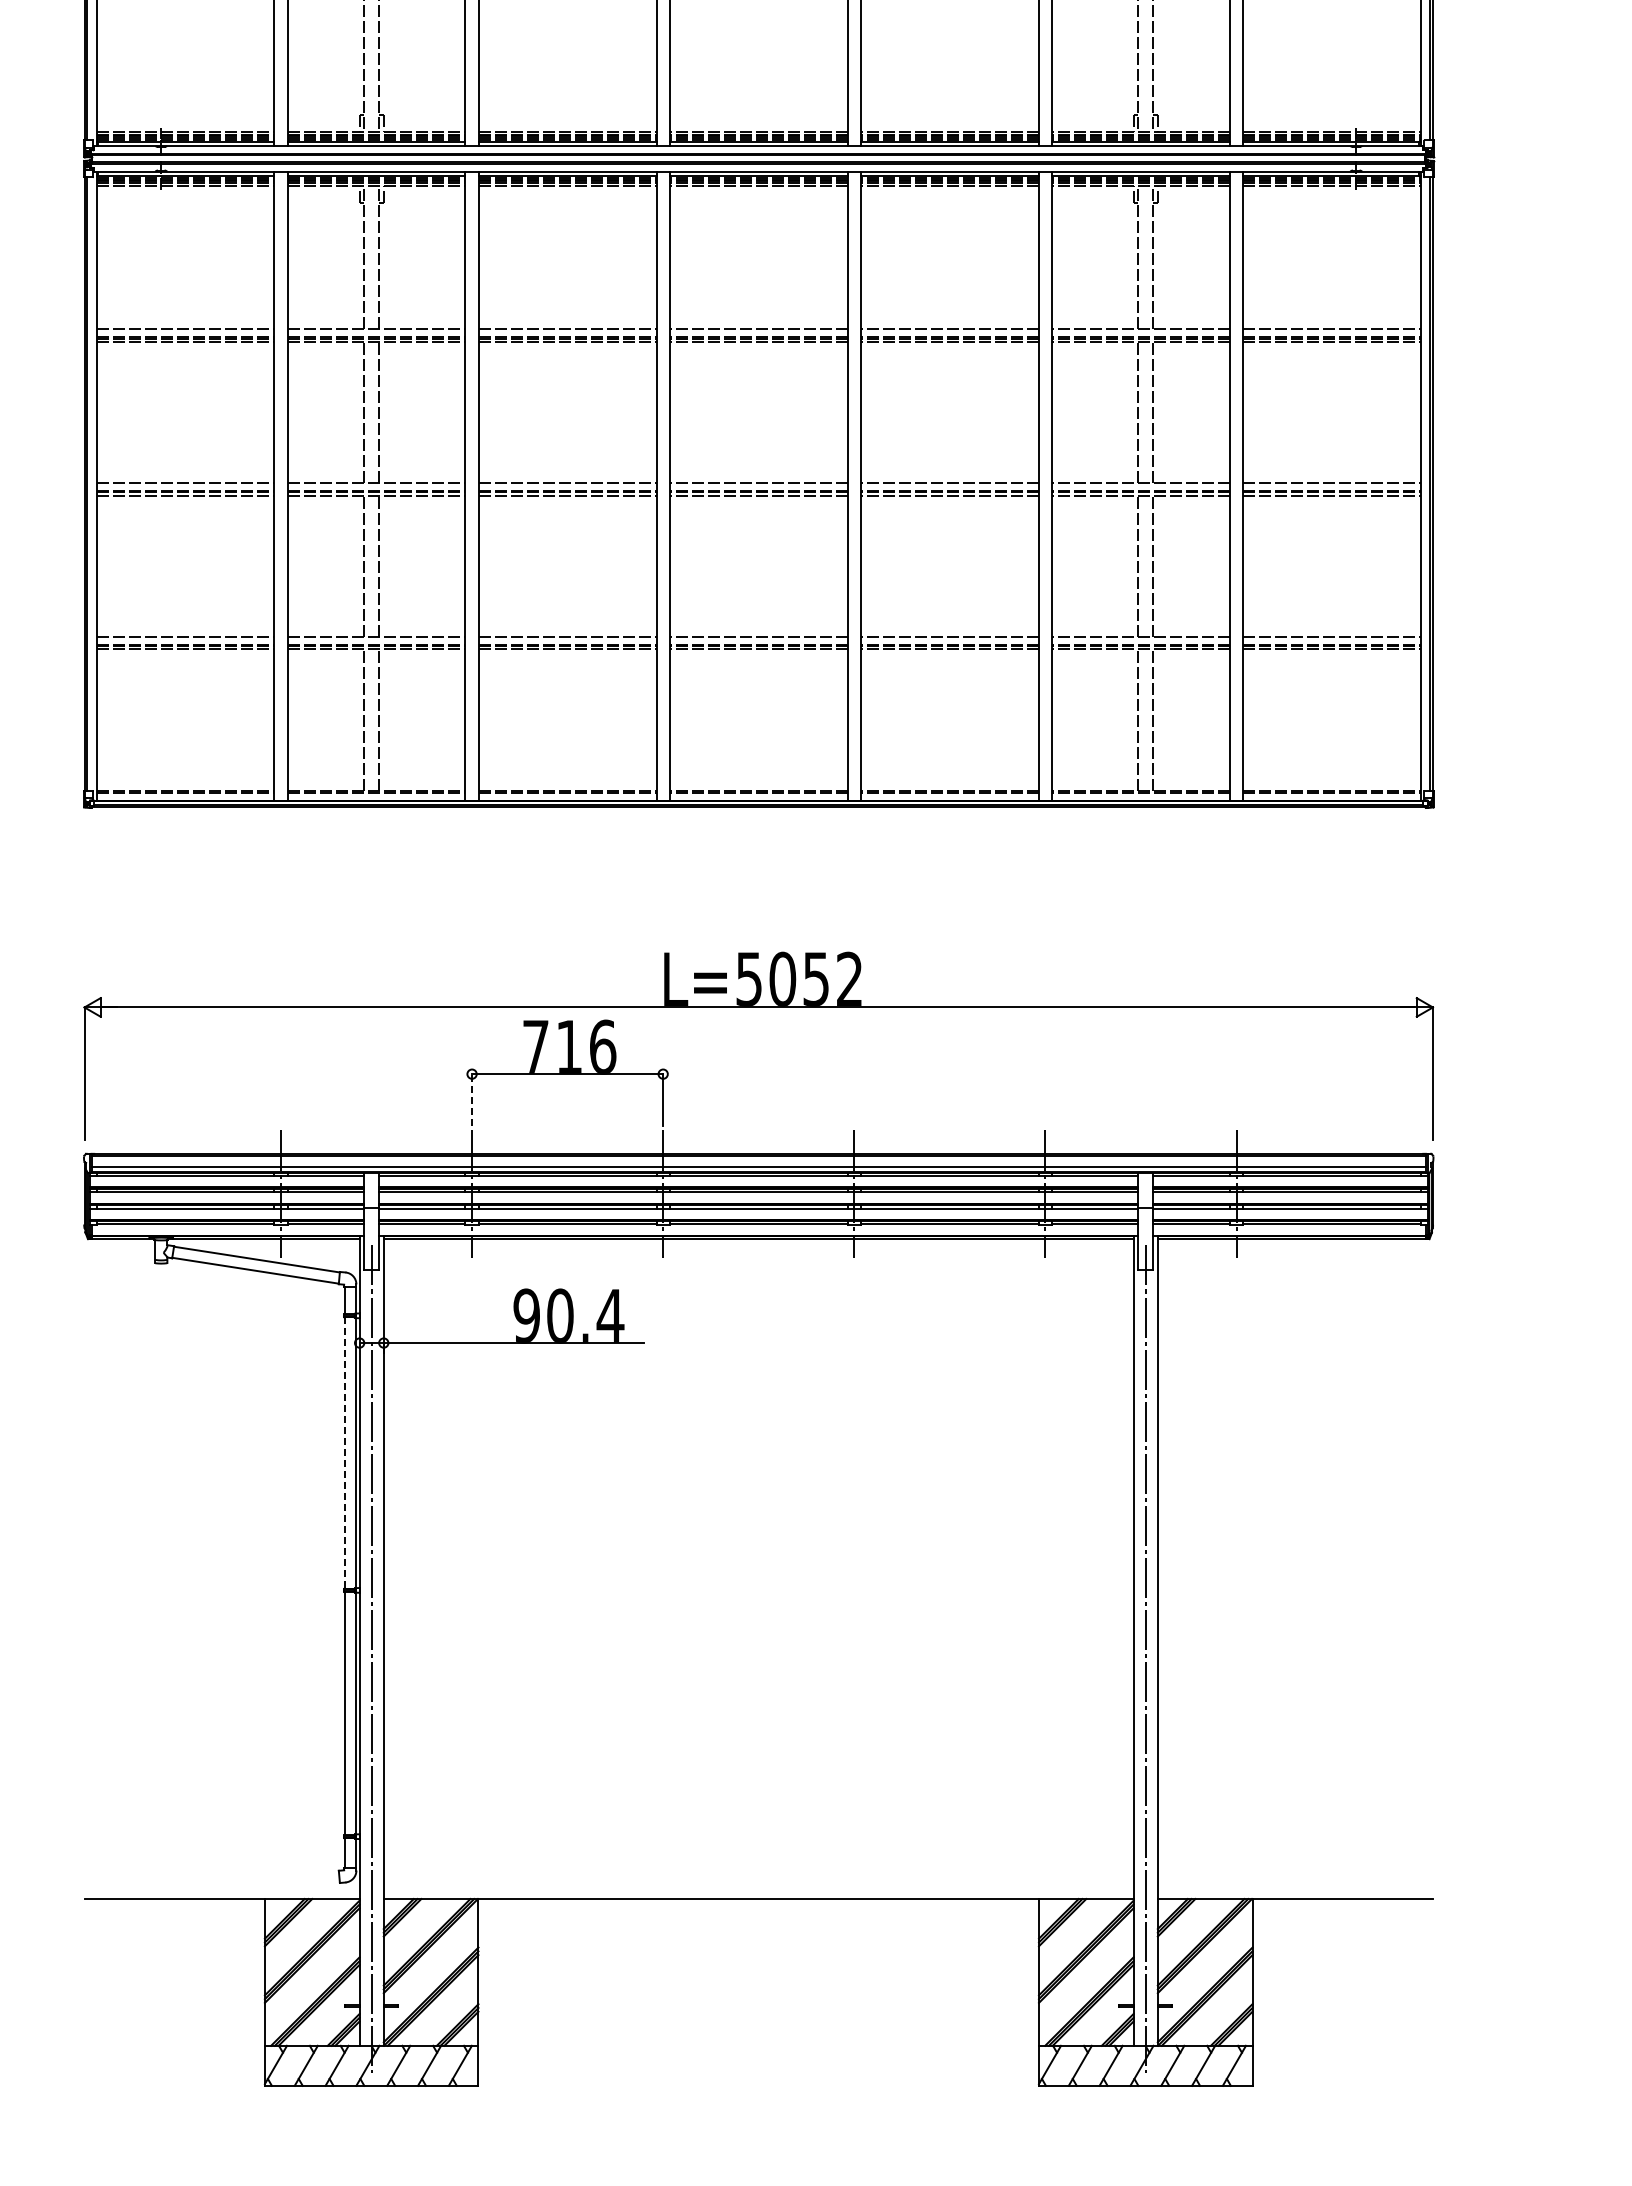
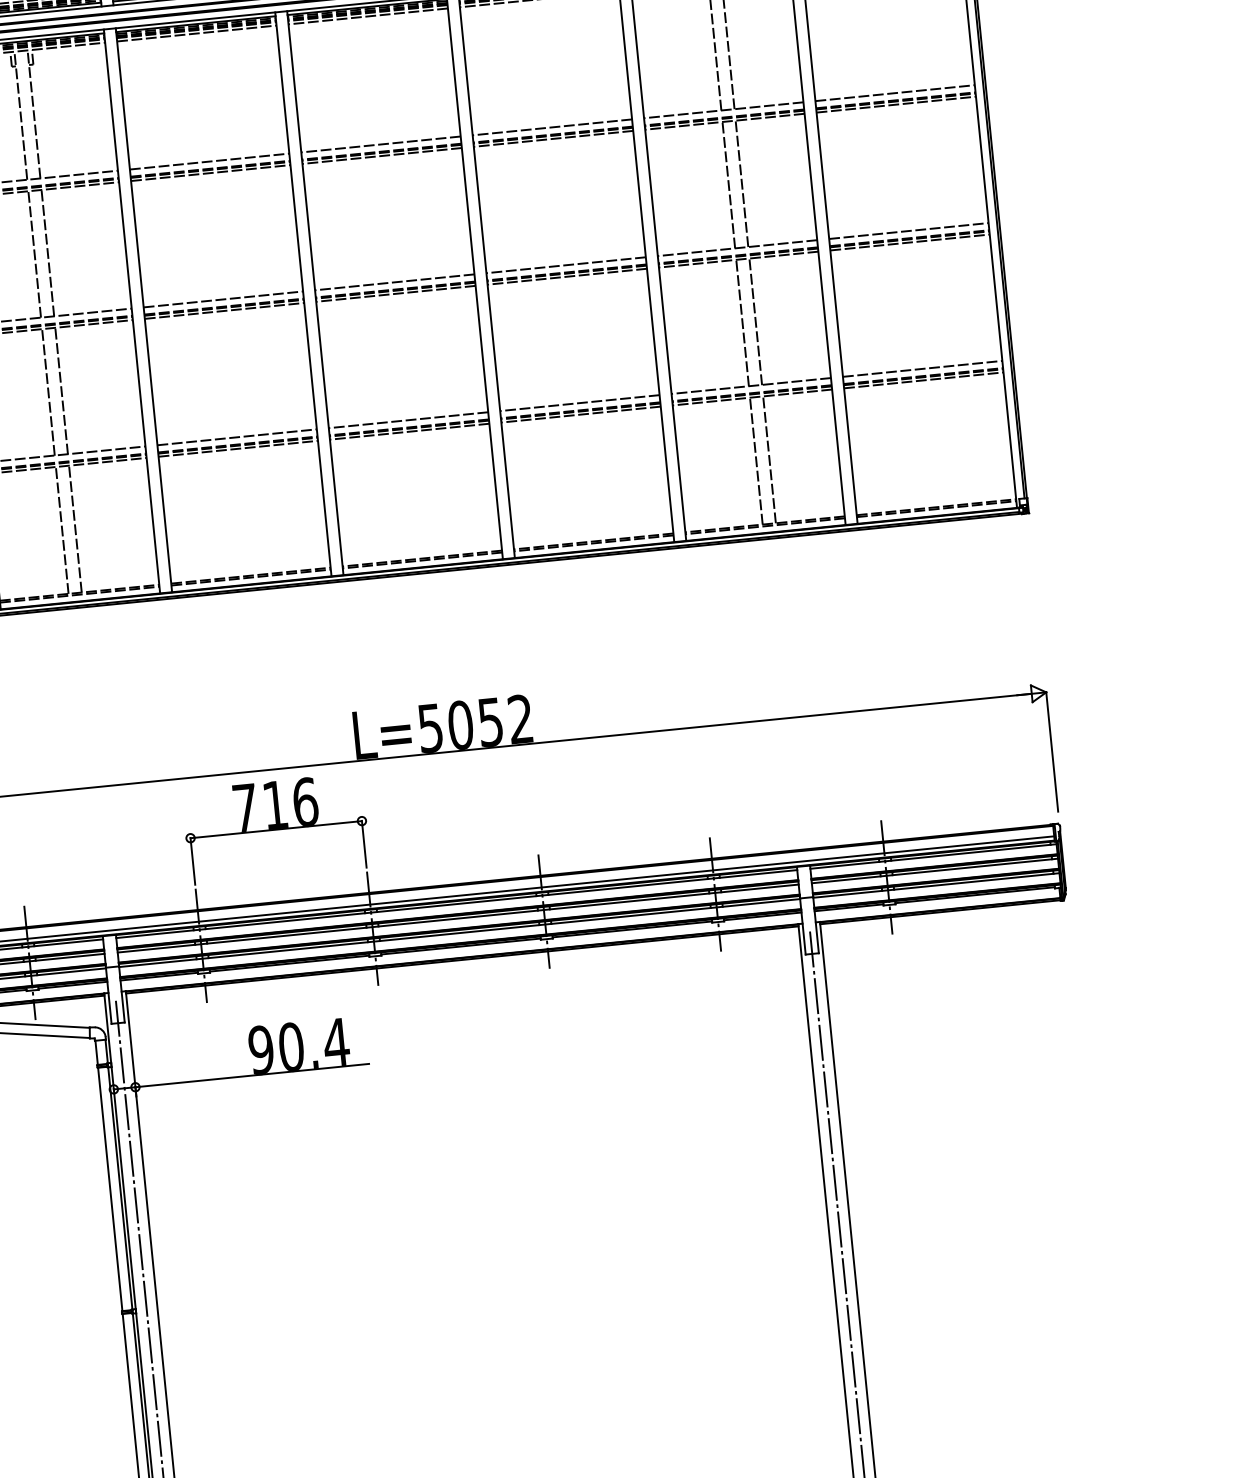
line: (472, 1099) -> (193, 860), dashed -> solid
line: (344, 1453) -> (110, 1189), dashed -> solid

